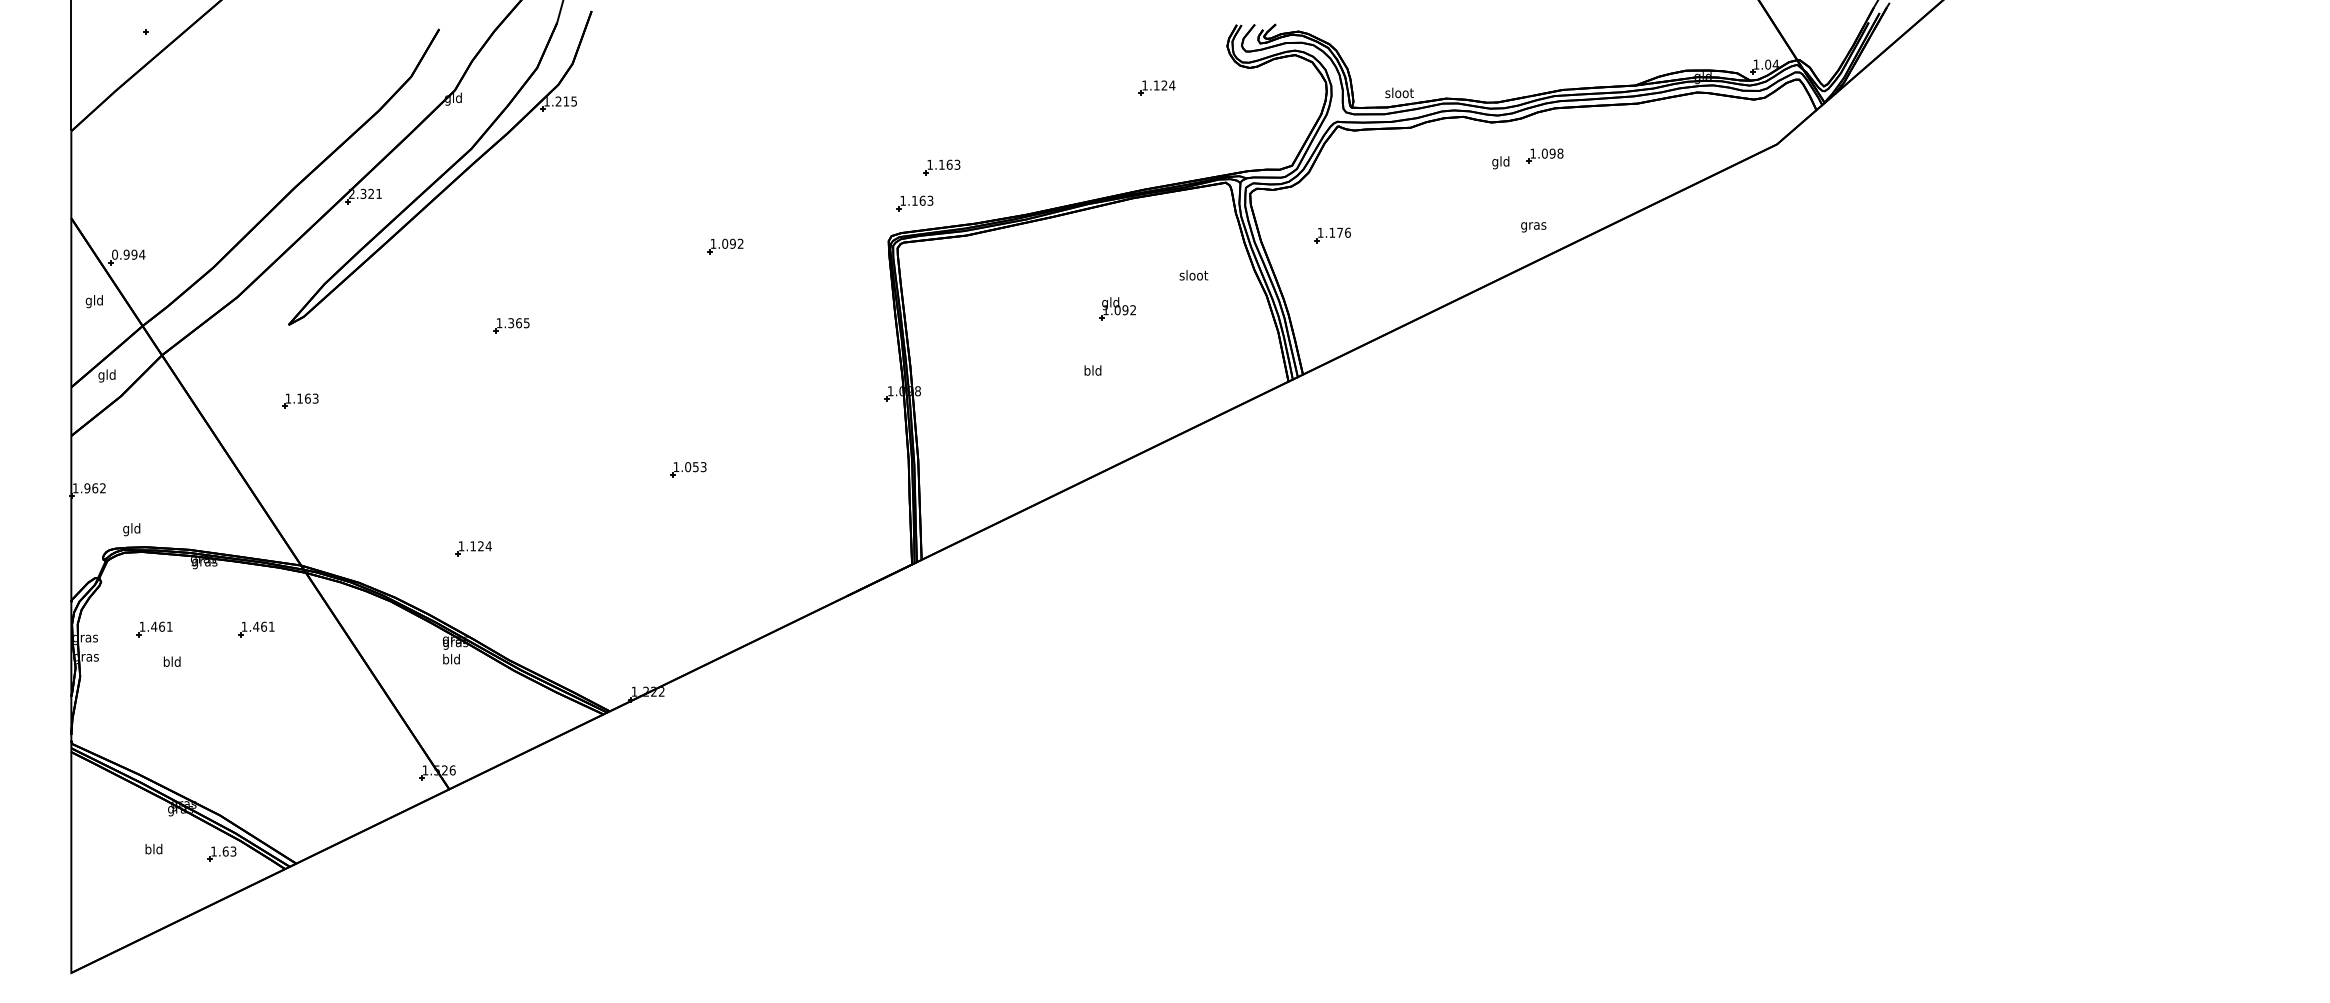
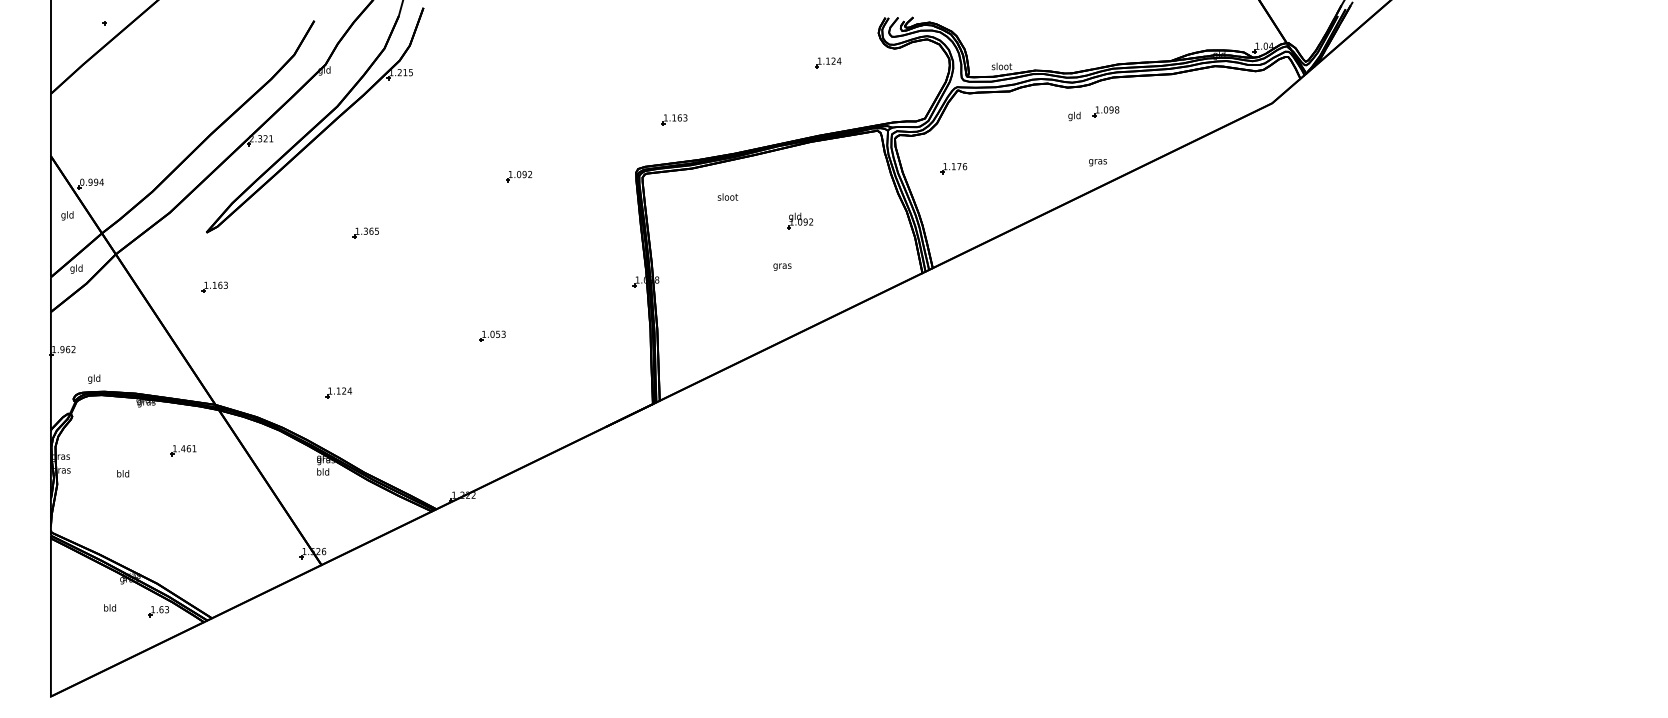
part: (914, 203) -> (654, 145), removed
text: (1193, 275) -> (727, 197), moved
text: (1092, 371) -> (782, 265), bld -> gras
part: (154, 629) -> (110, 450), removed

